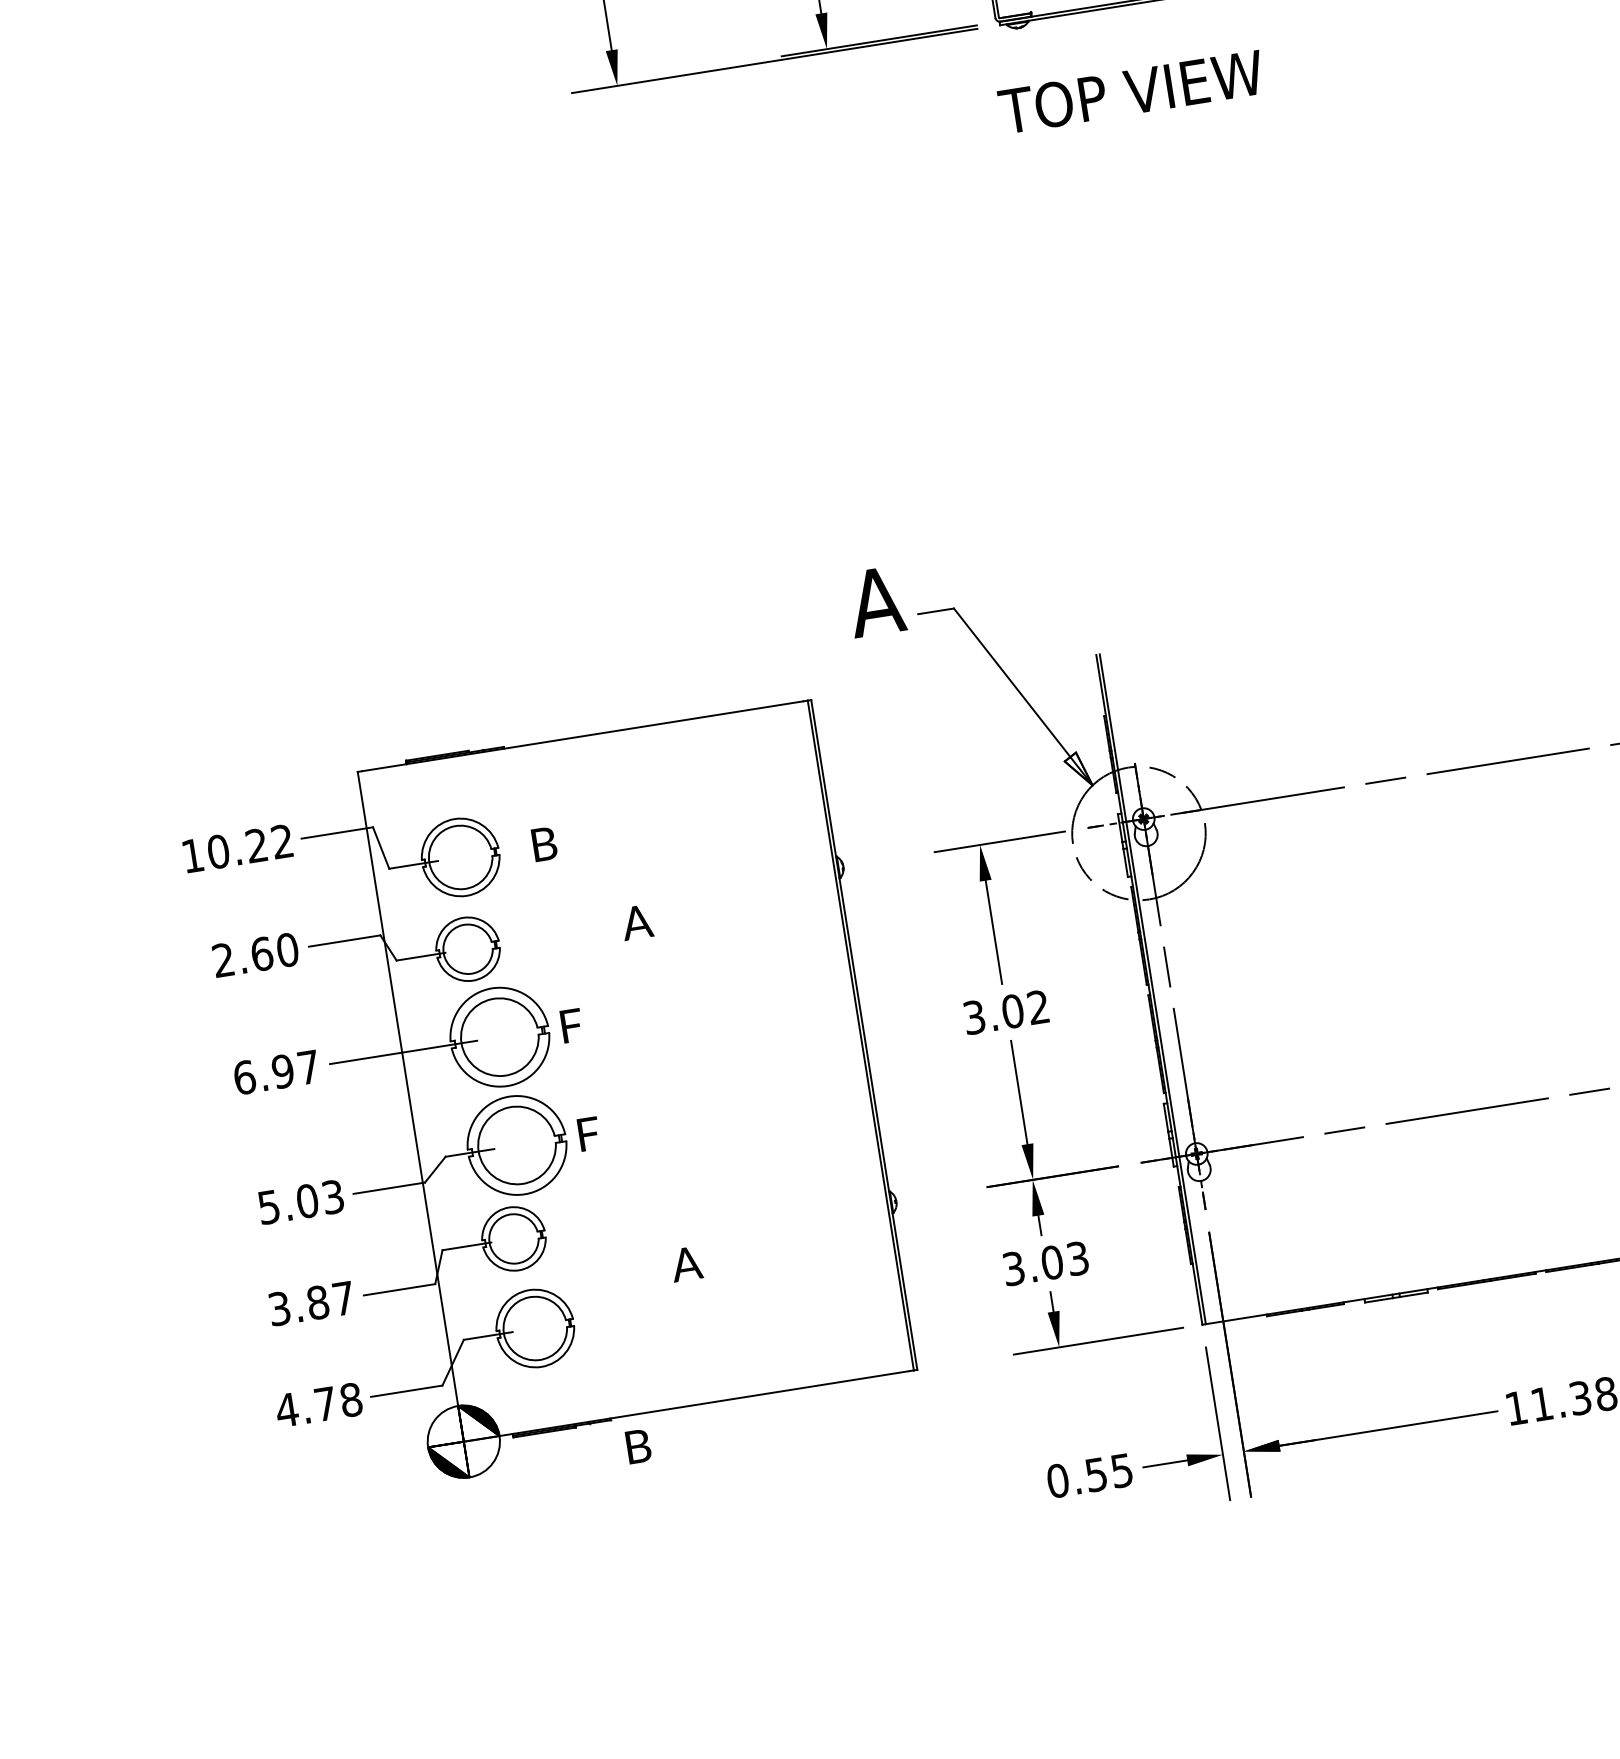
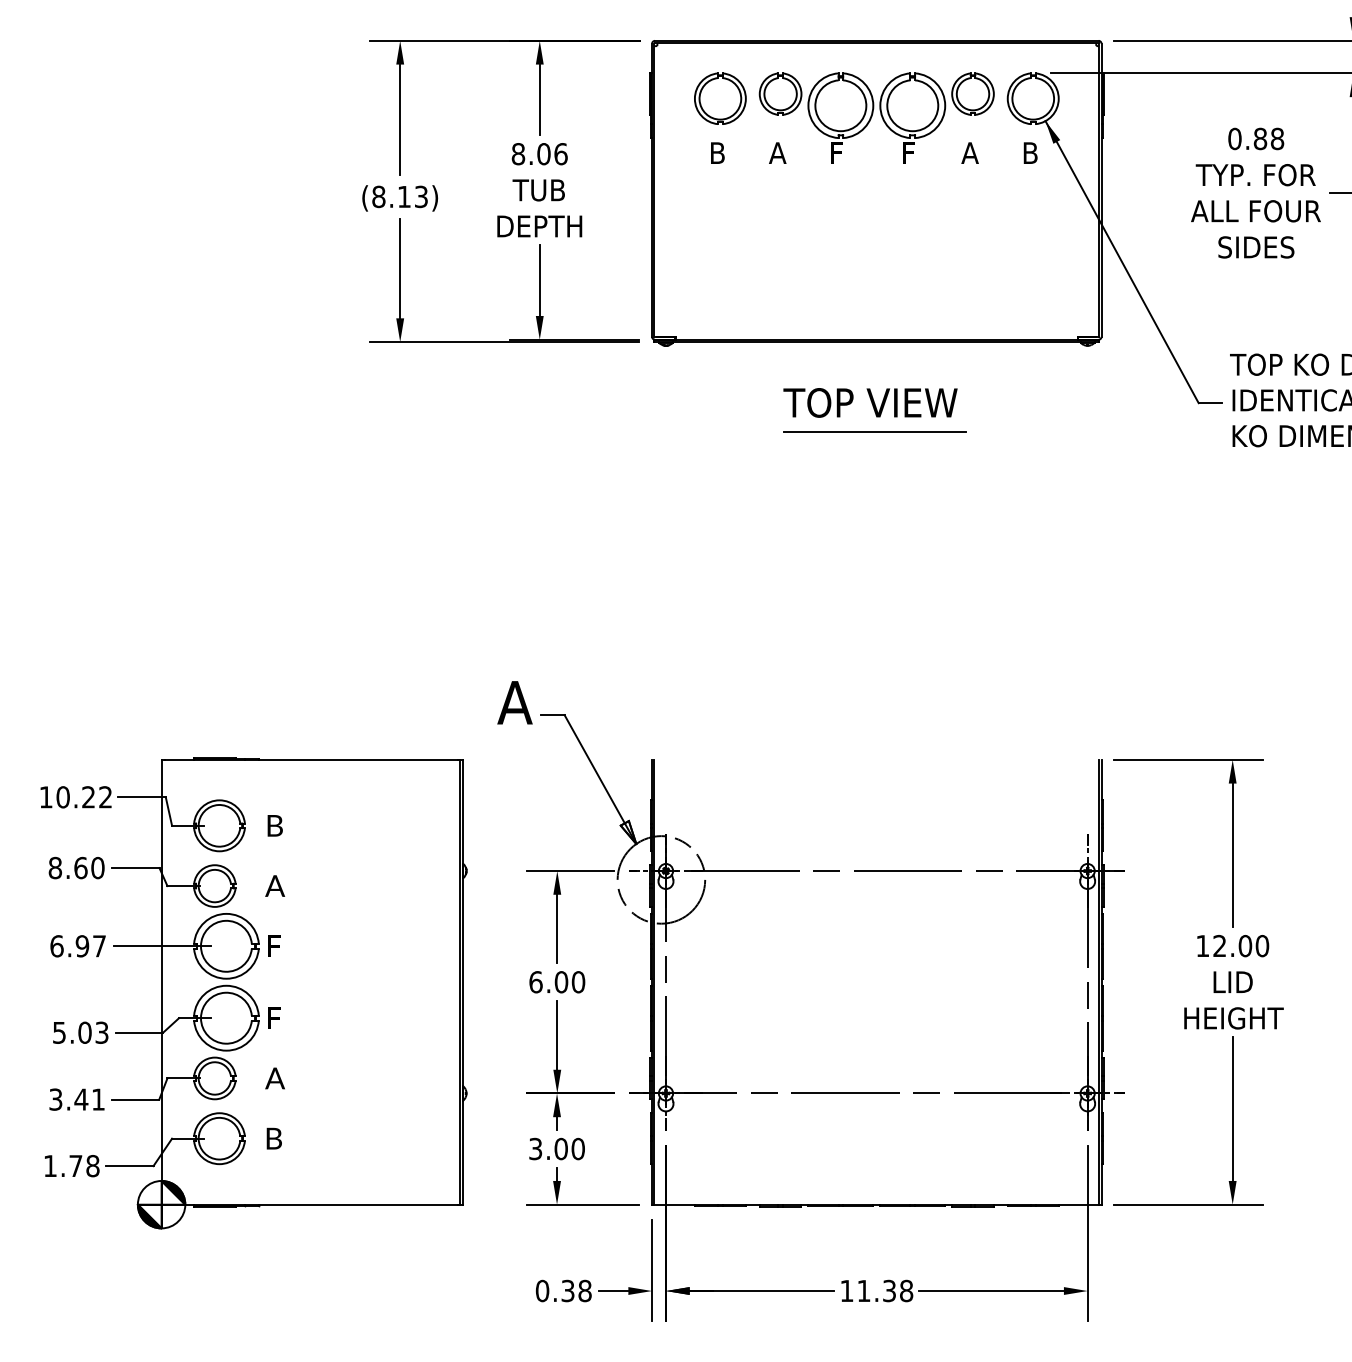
text: (1131, 91) -> (870, 402), moved
line: (1352, 107) -> (874, 431), added
text: (637, 921) -> (275, 885), moved
text: (223, 960) -> (55, 868), 2.60 -> 8.60
text: (1006, 1012) -> (557, 982), 3.02 -> 6.00
text: (1076, 1257) -> (577, 1148), 3.03 -> 3.00
text: (685, 1264) -> (274, 1078), moved
text: (330, 1300) -> (89, 1099), 3.87 -> 3.41
text: (287, 1409) -> (50, 1165), 4.78 -> 1.78
text: (637, 1446) -> (273, 1138), moved
text: (1109, 1471) -> (576, 1290), 0.55 -> 0.38

